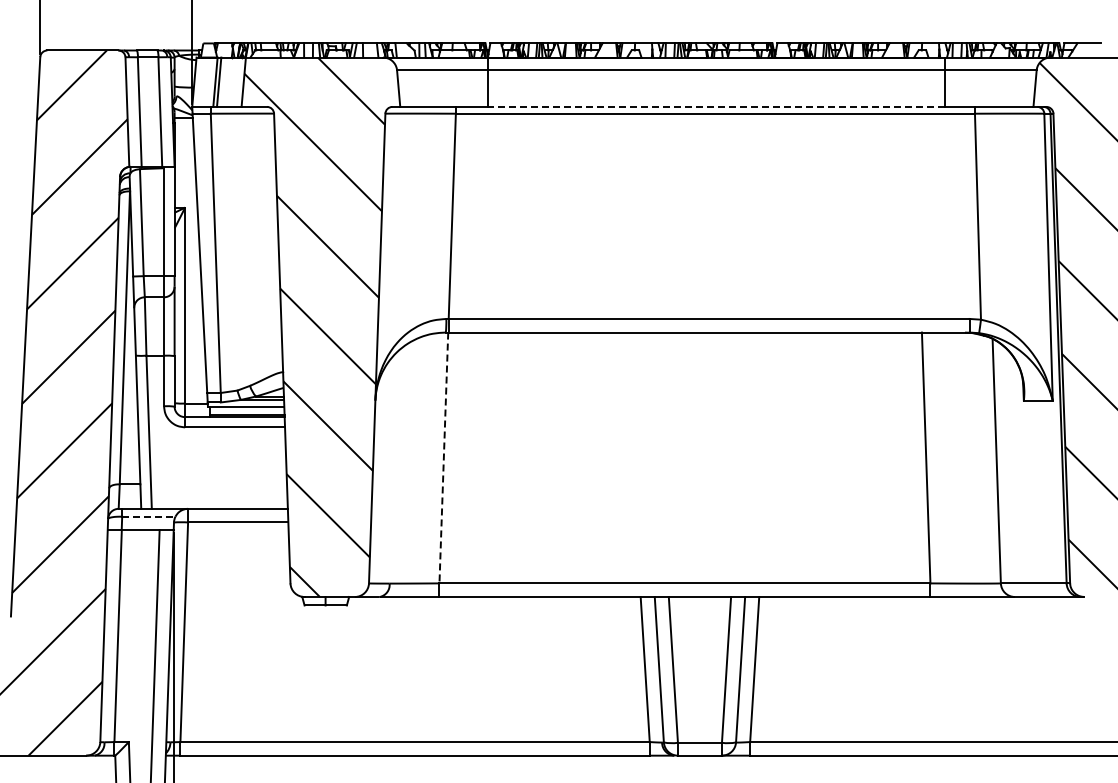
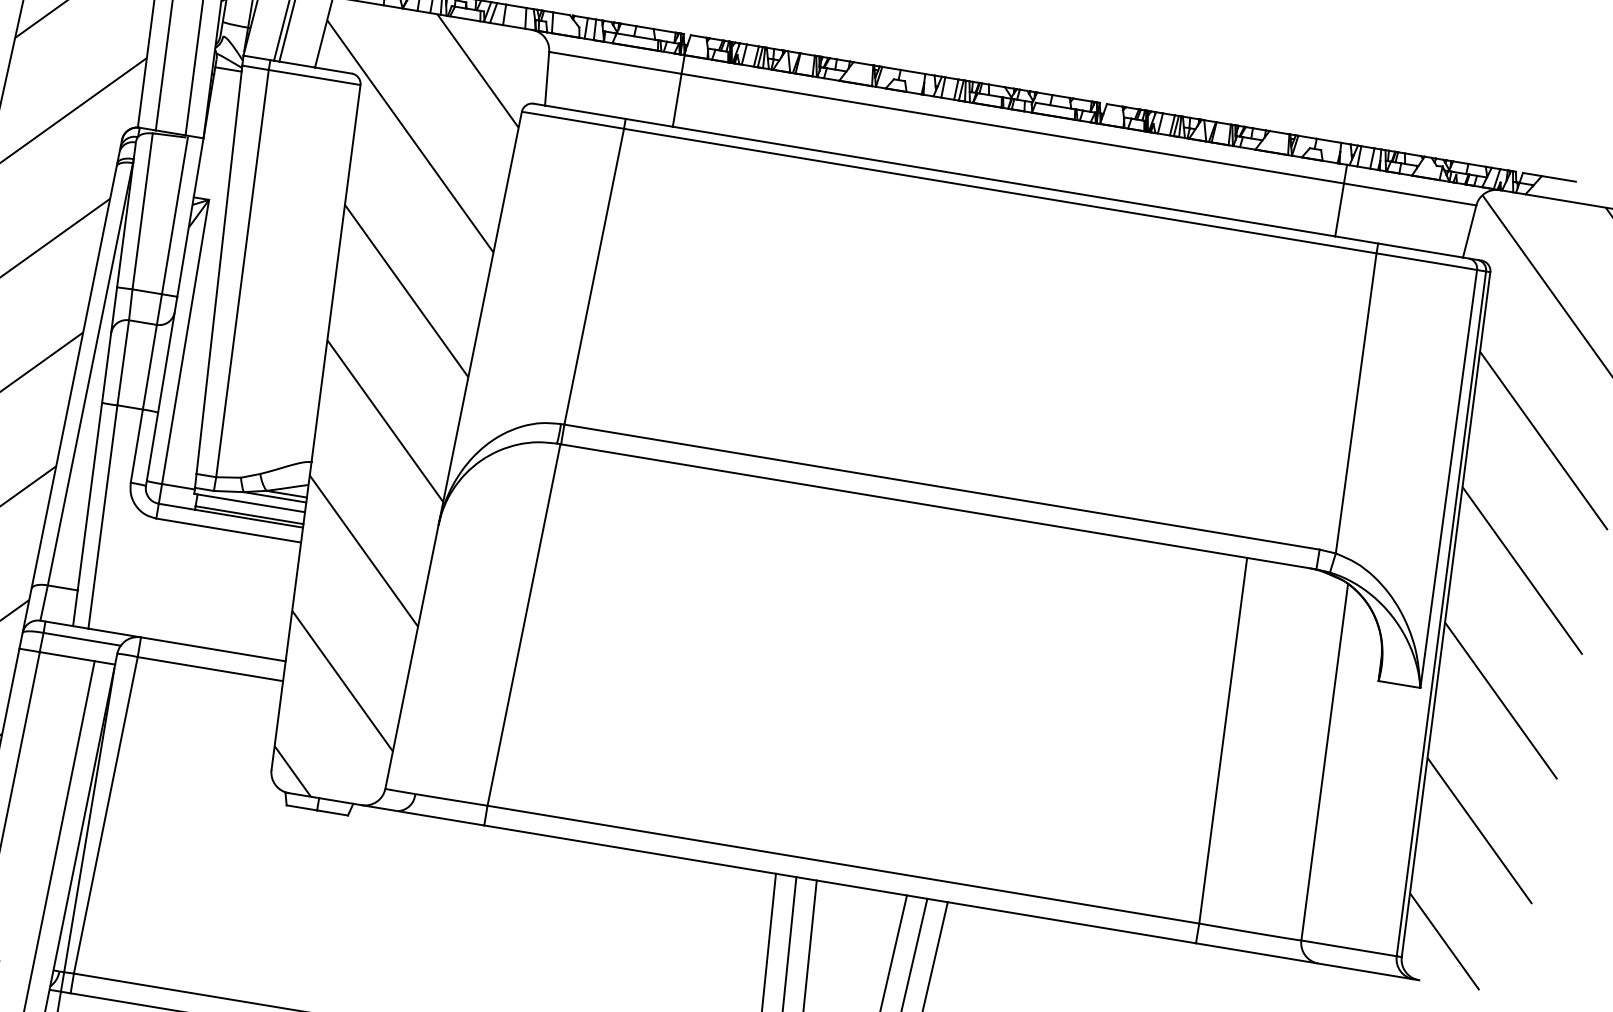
line: (716, 106) -> (1003, 180), dashed -> solid
line: (443, 458) -> (523, 625), dashed -> solid
line: (148, 516) -> (81, 638), dashed -> solid

